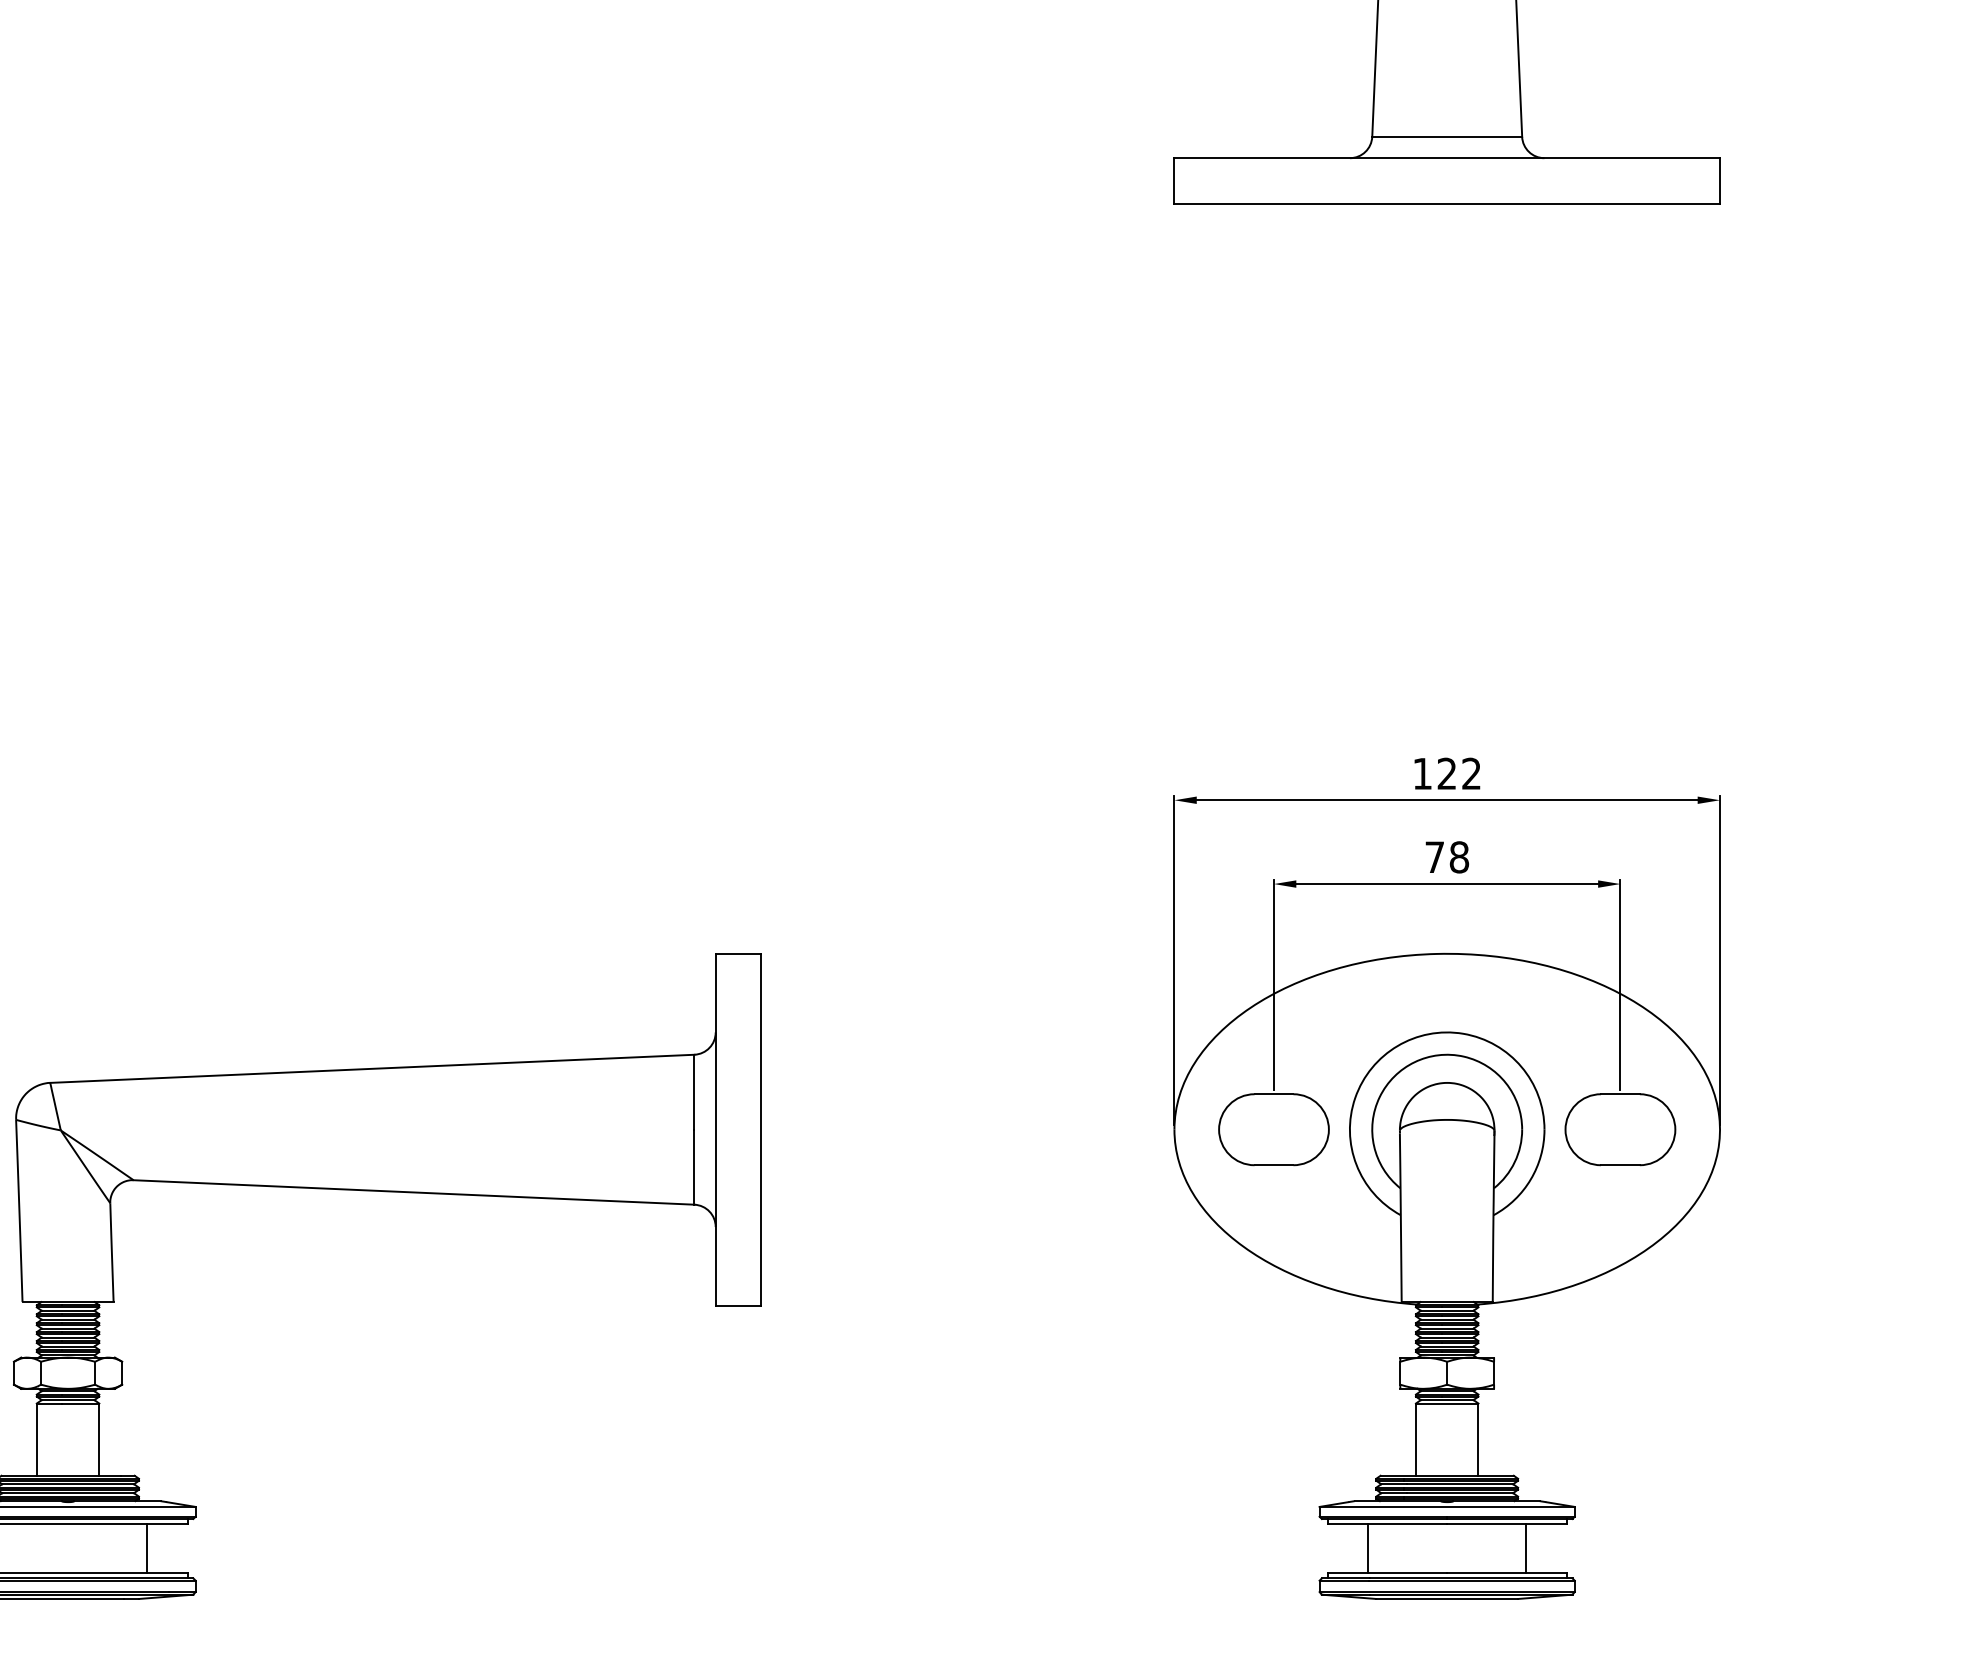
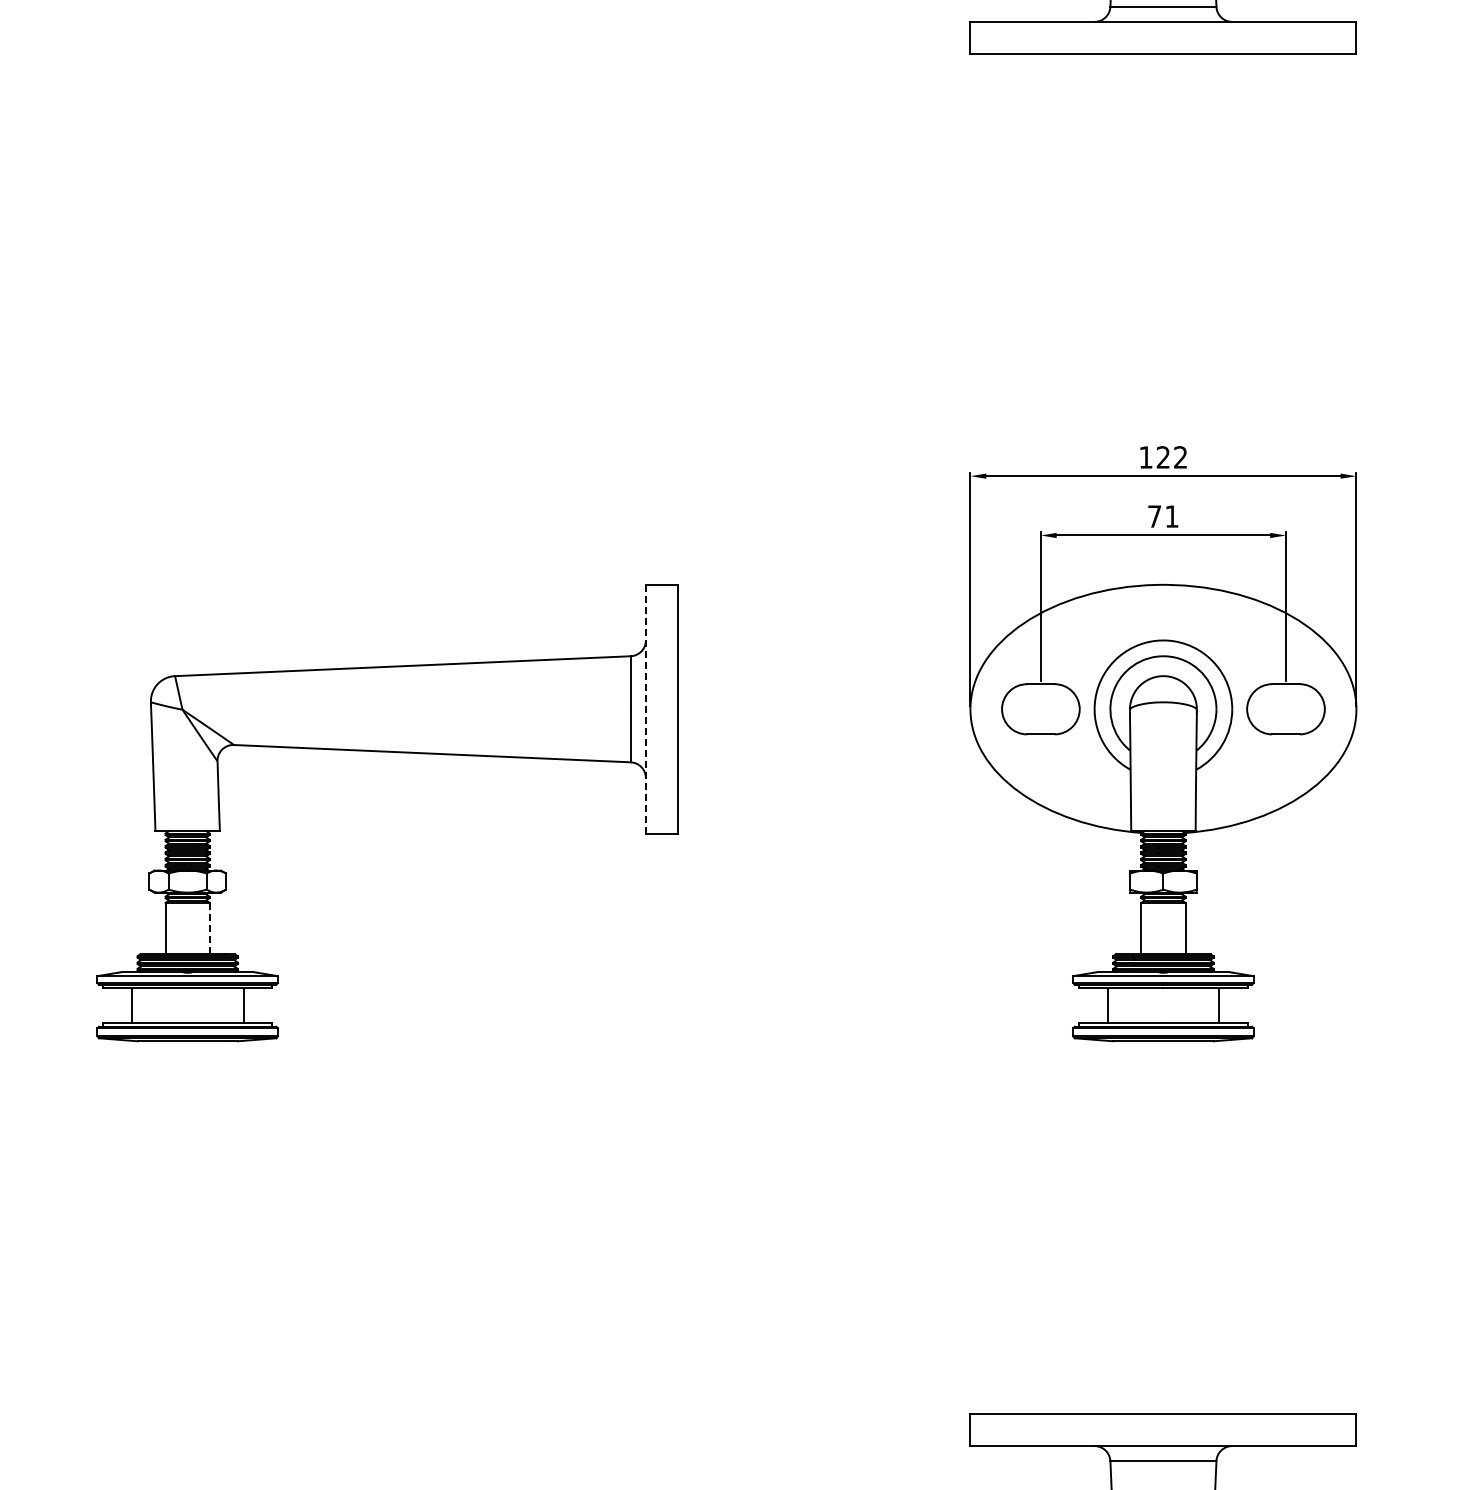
text: (1458, 857) -> (1171, 516), 78 -> 71
line: (715, 1128) -> (645, 708), solid -> dashed
line: (98, 1439) -> (209, 928), solid -> dashed

